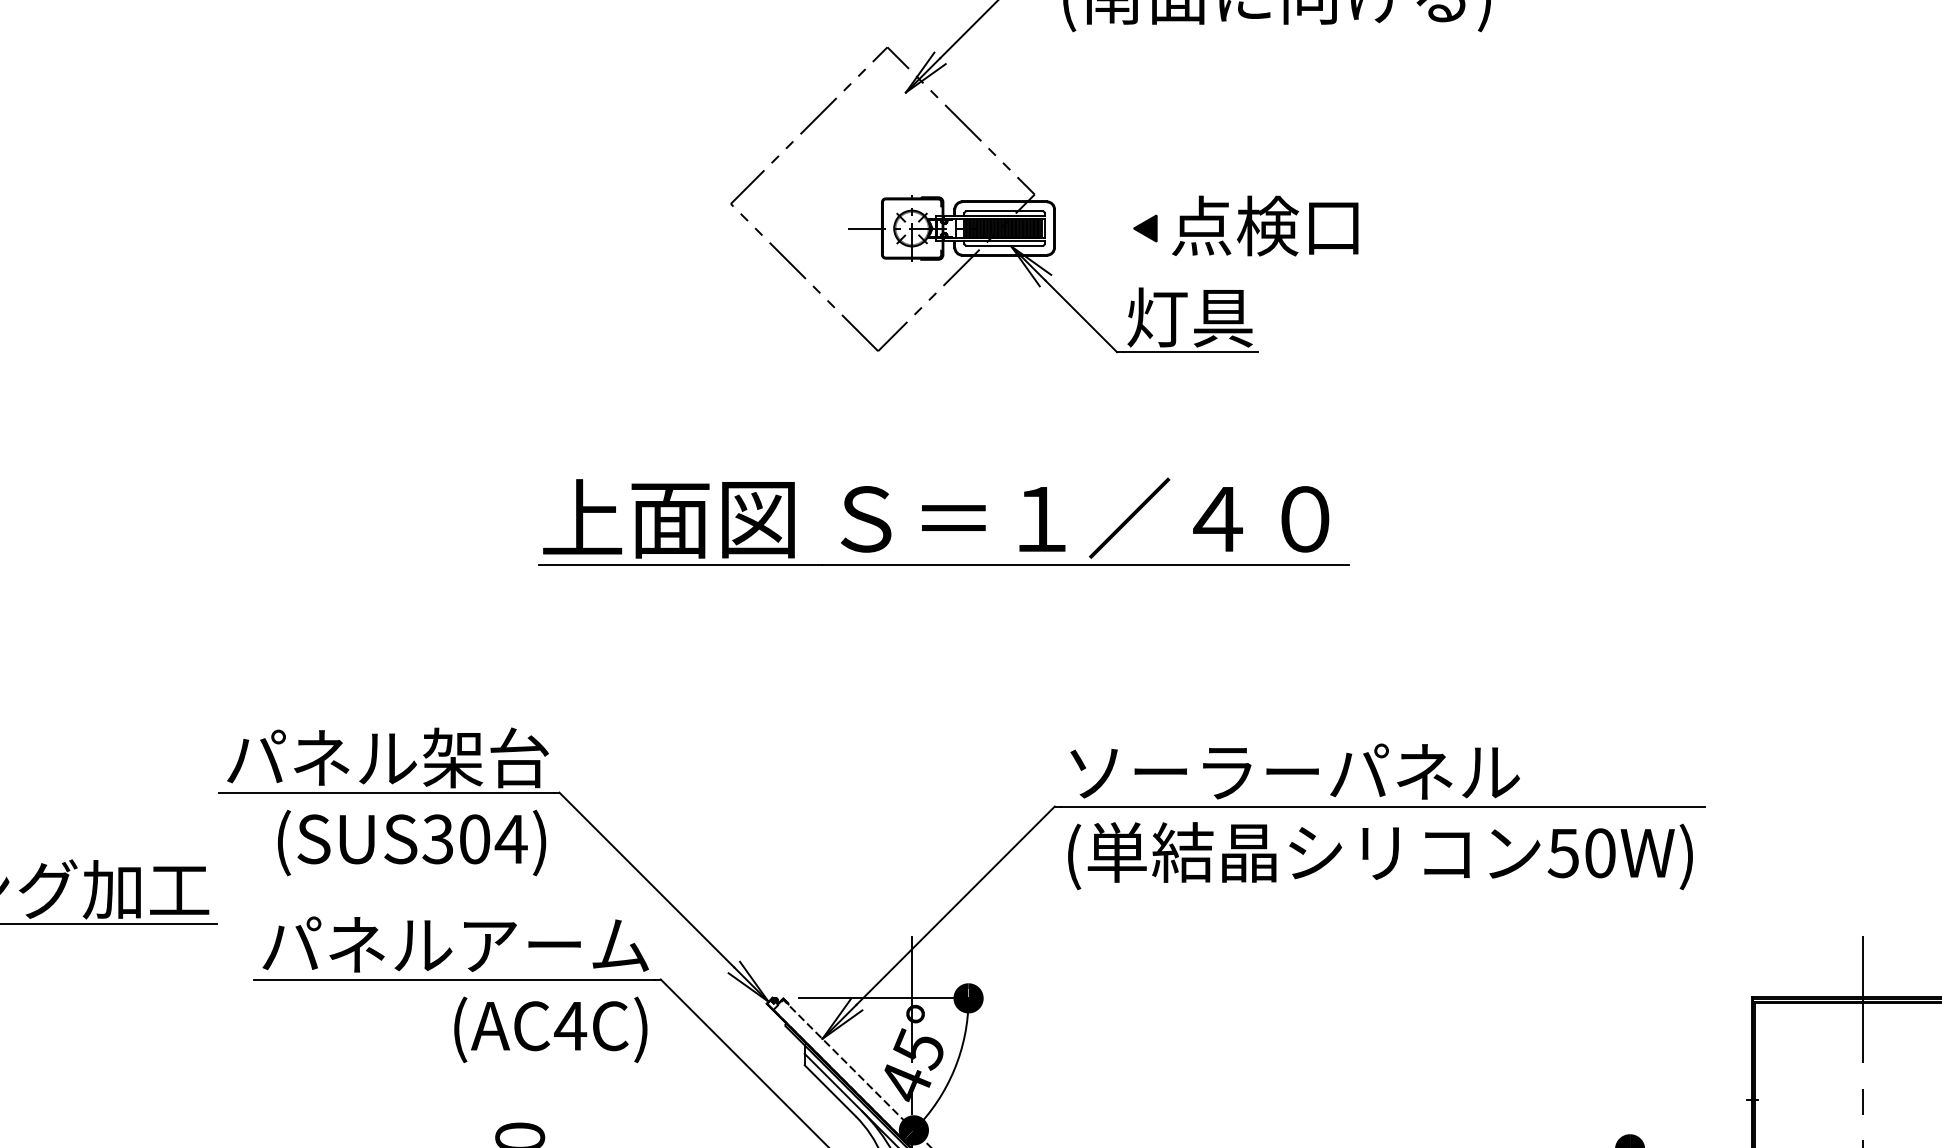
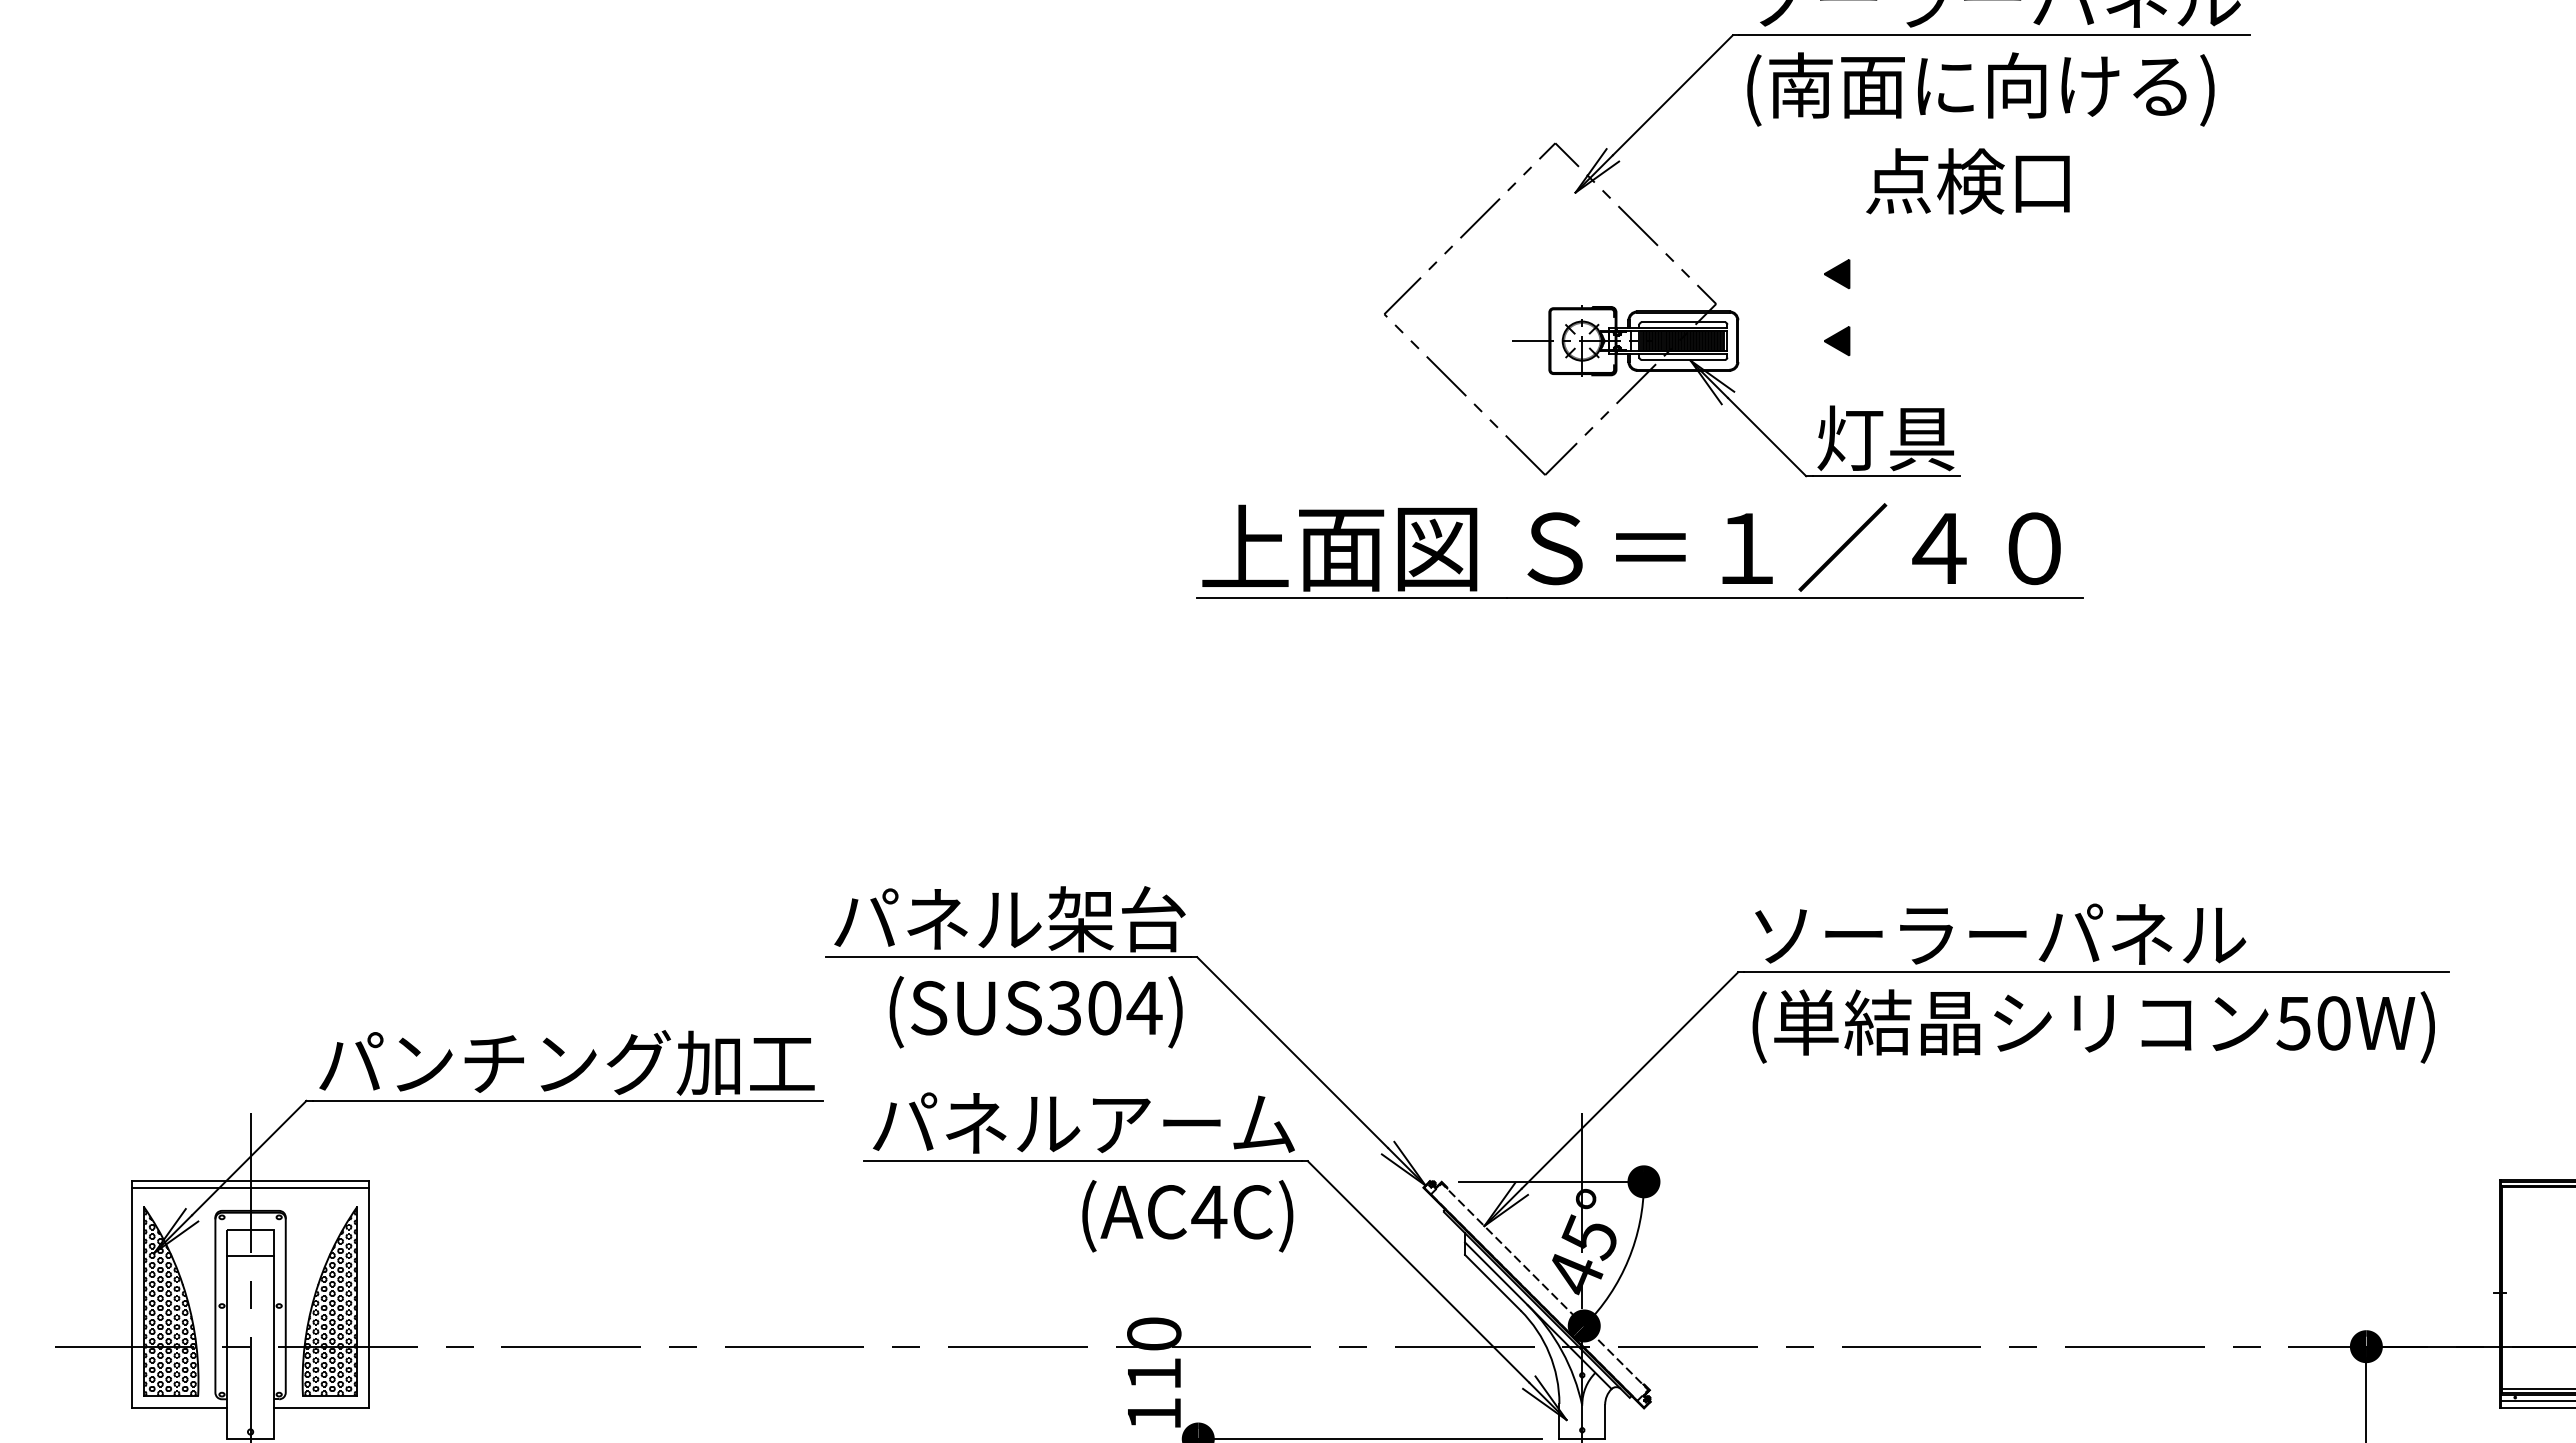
part: (1145, 167) -> (1837, 274), added
text: (1264, 226) -> (1967, 181), moved
part: (943, 520) -> (1639, 550), moved

